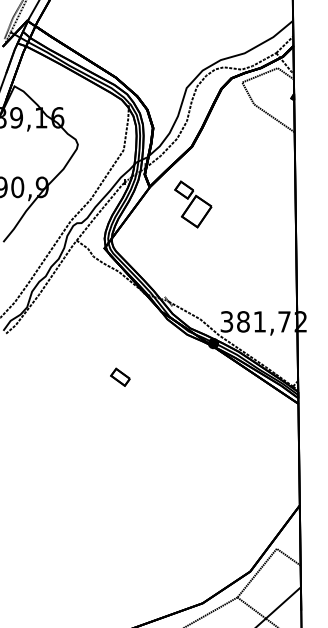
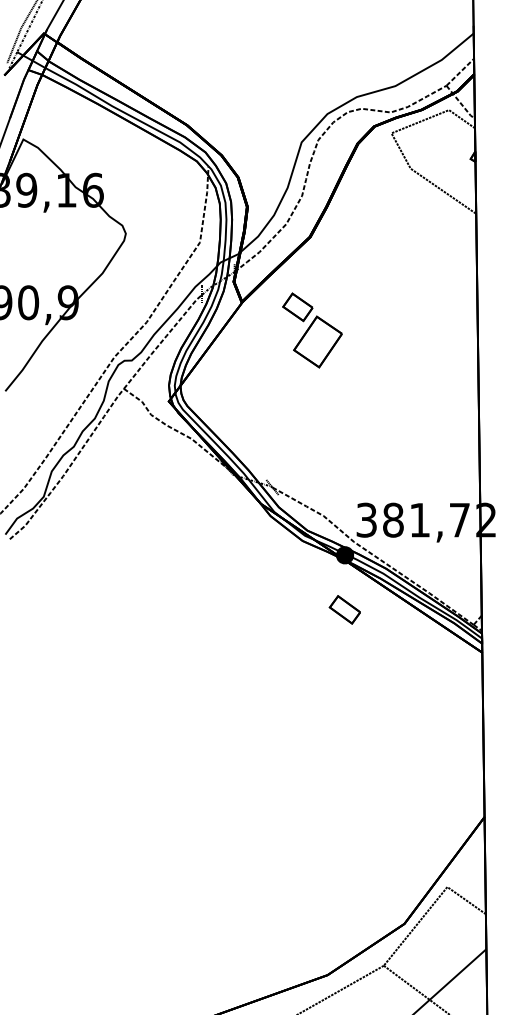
part: (120, 376) -> (345, 608), moved

